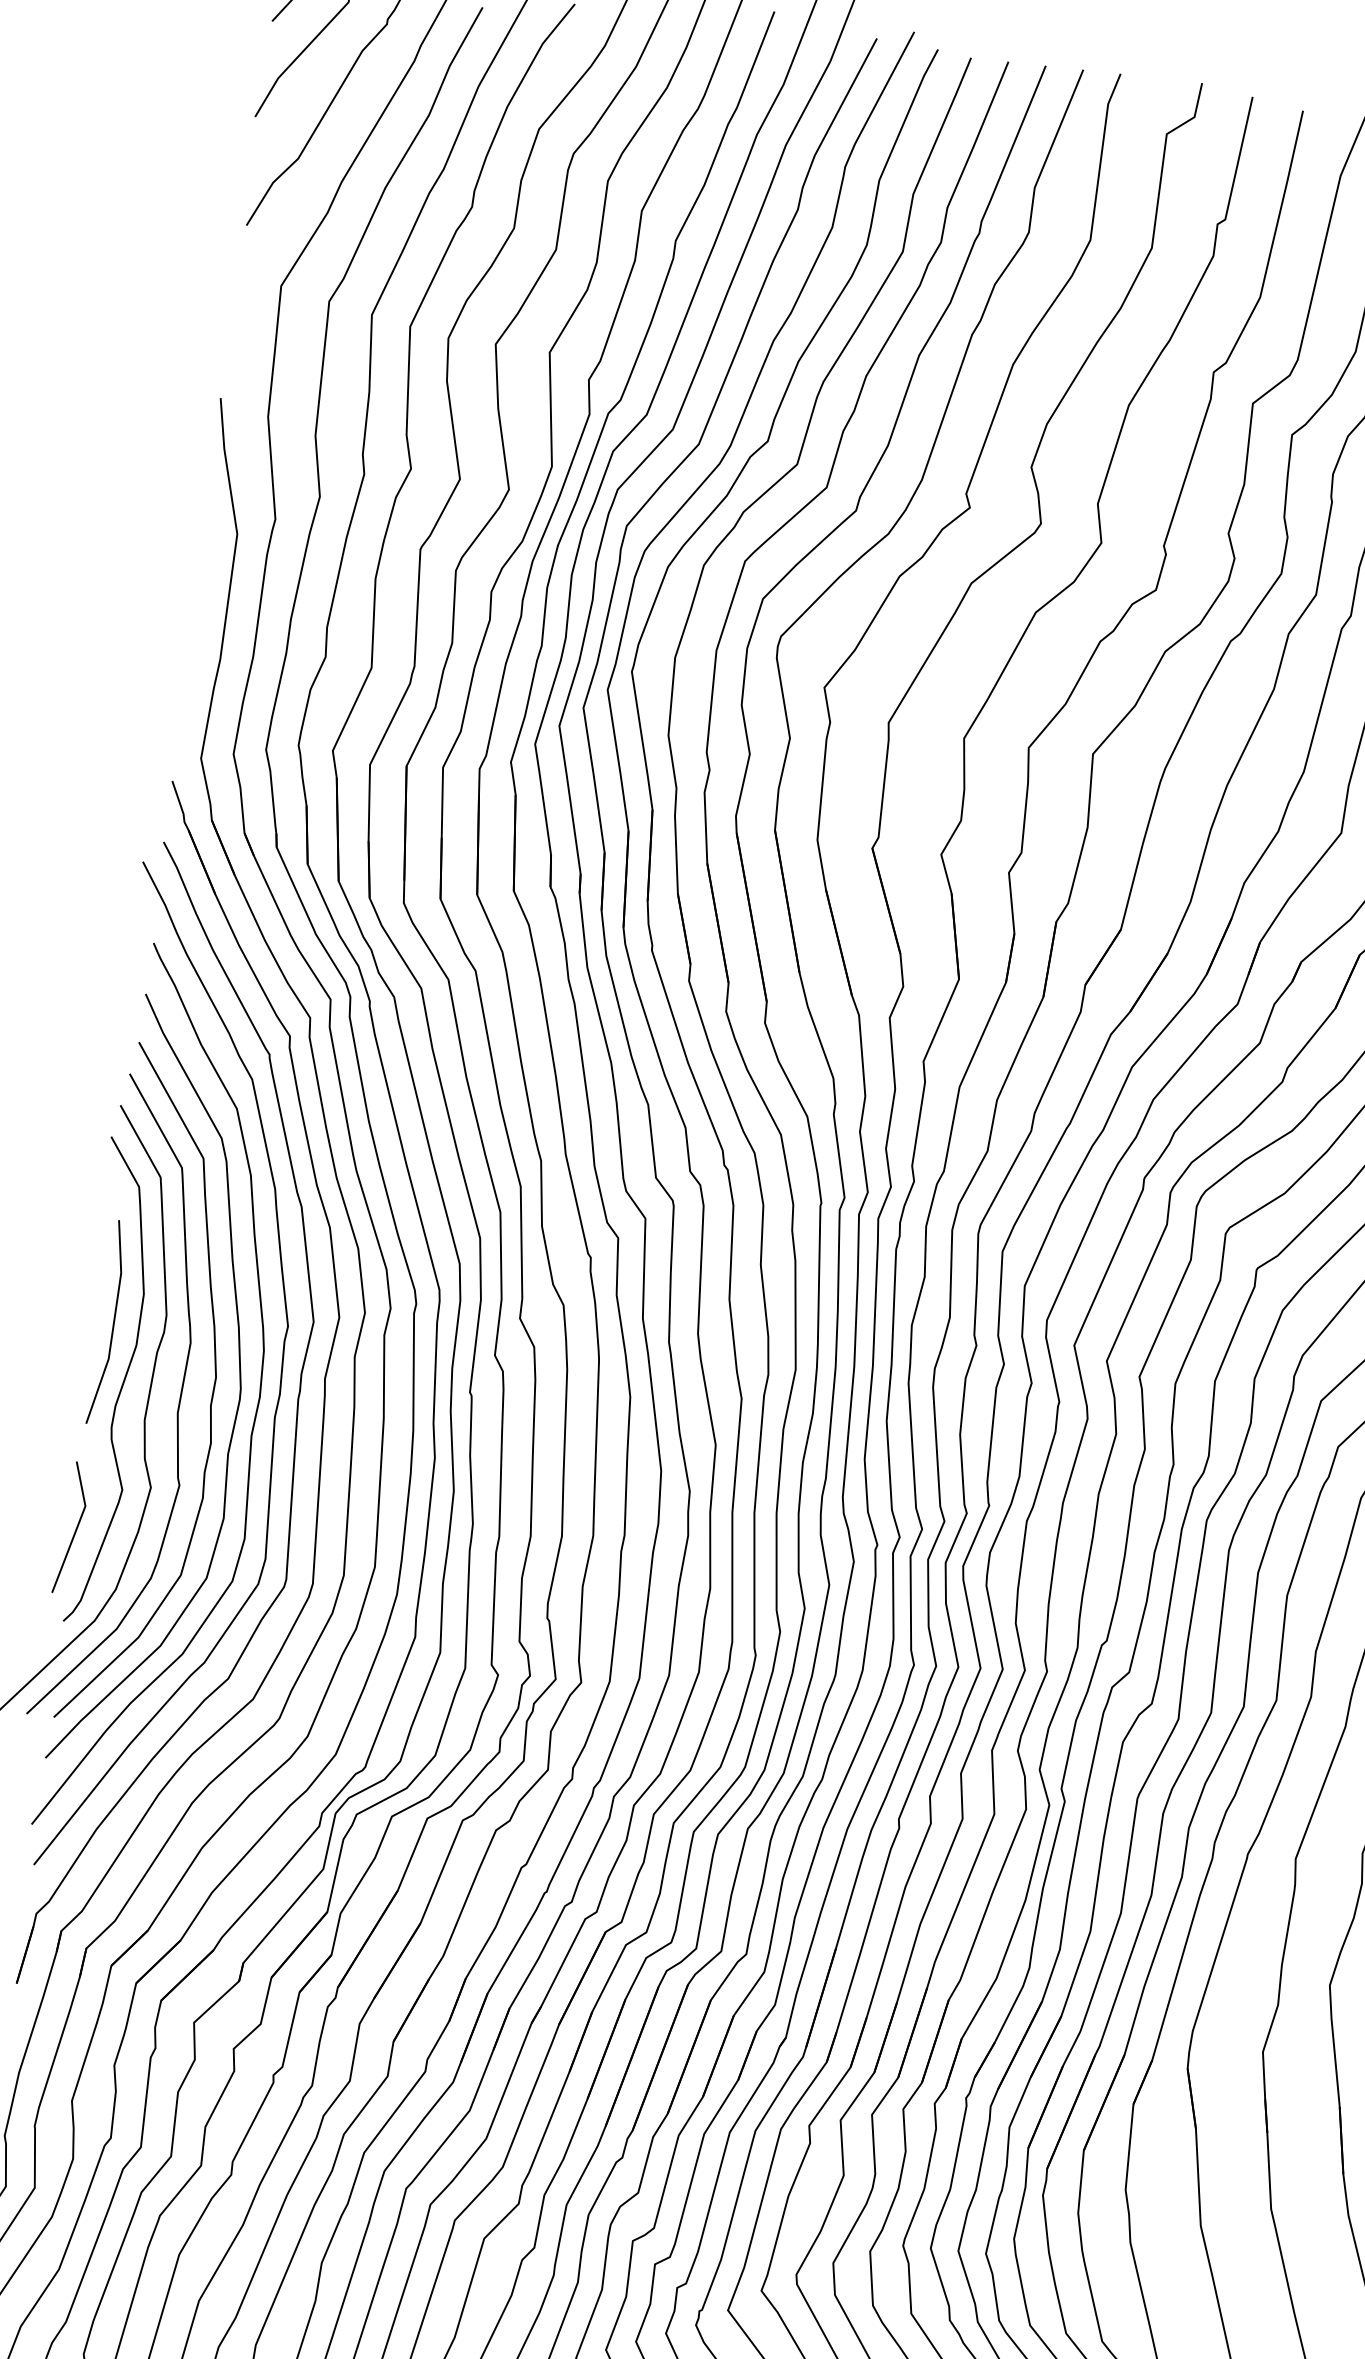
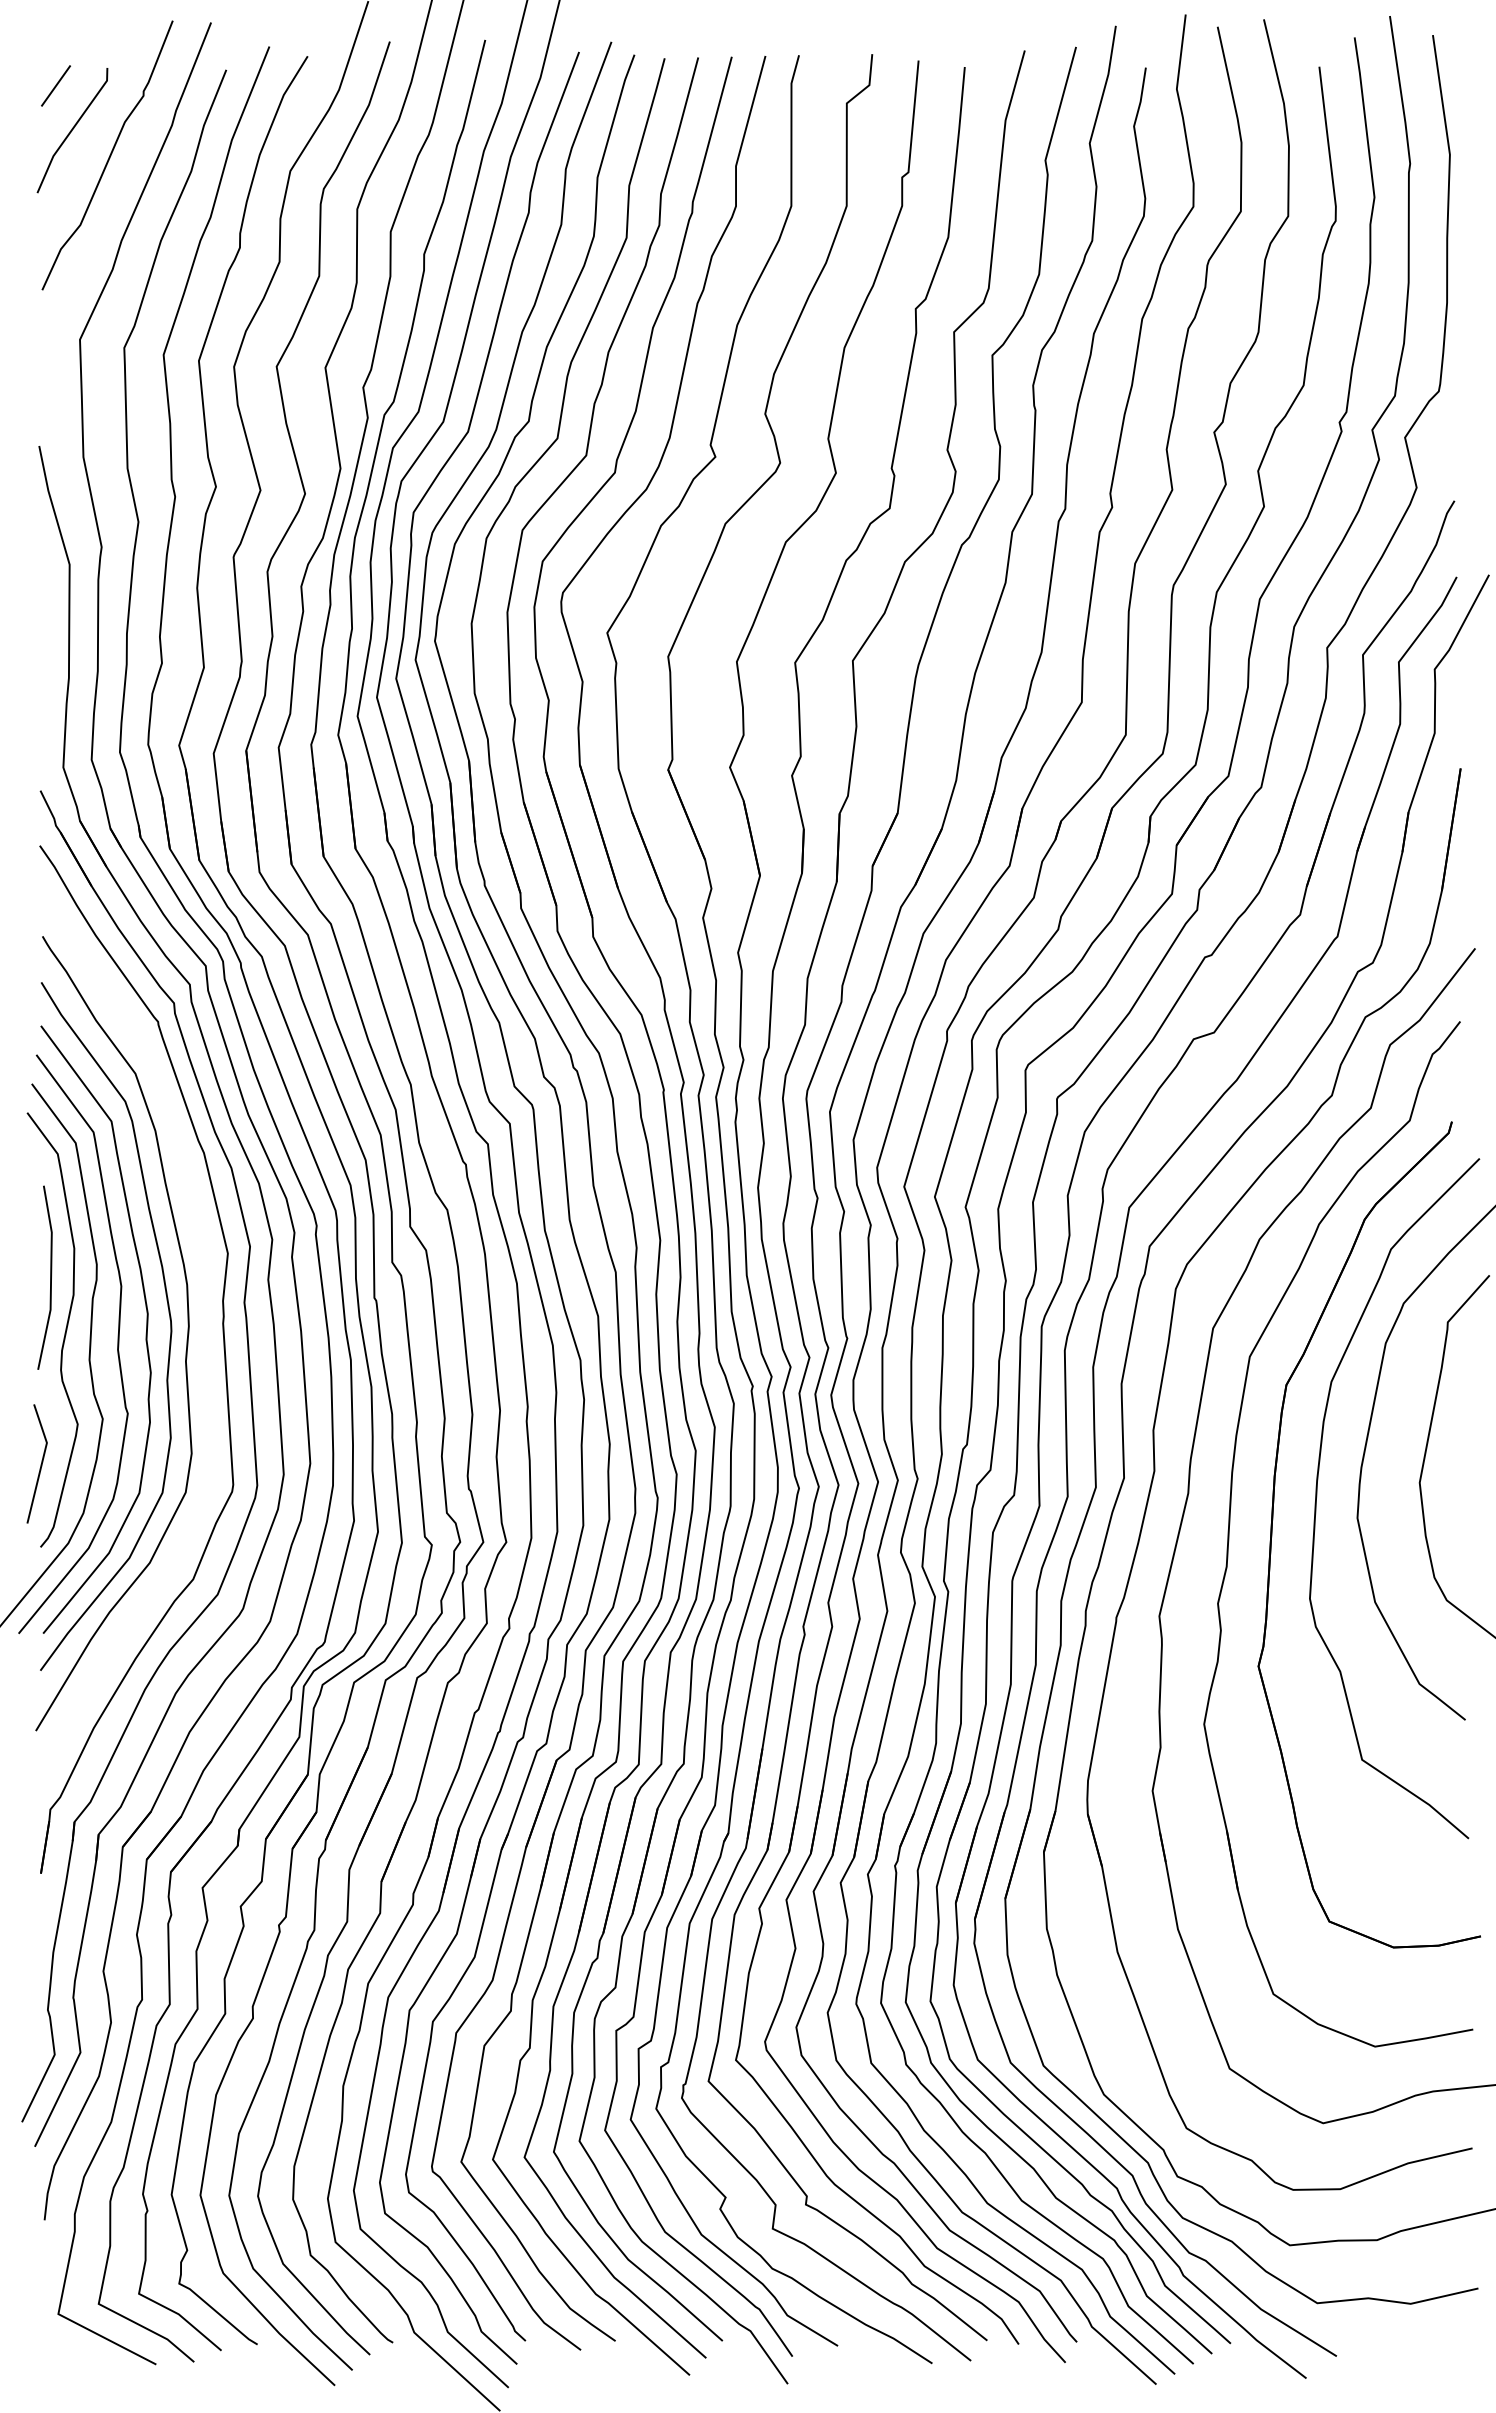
curve: (279, 1380) -> (204, 1309), removed

